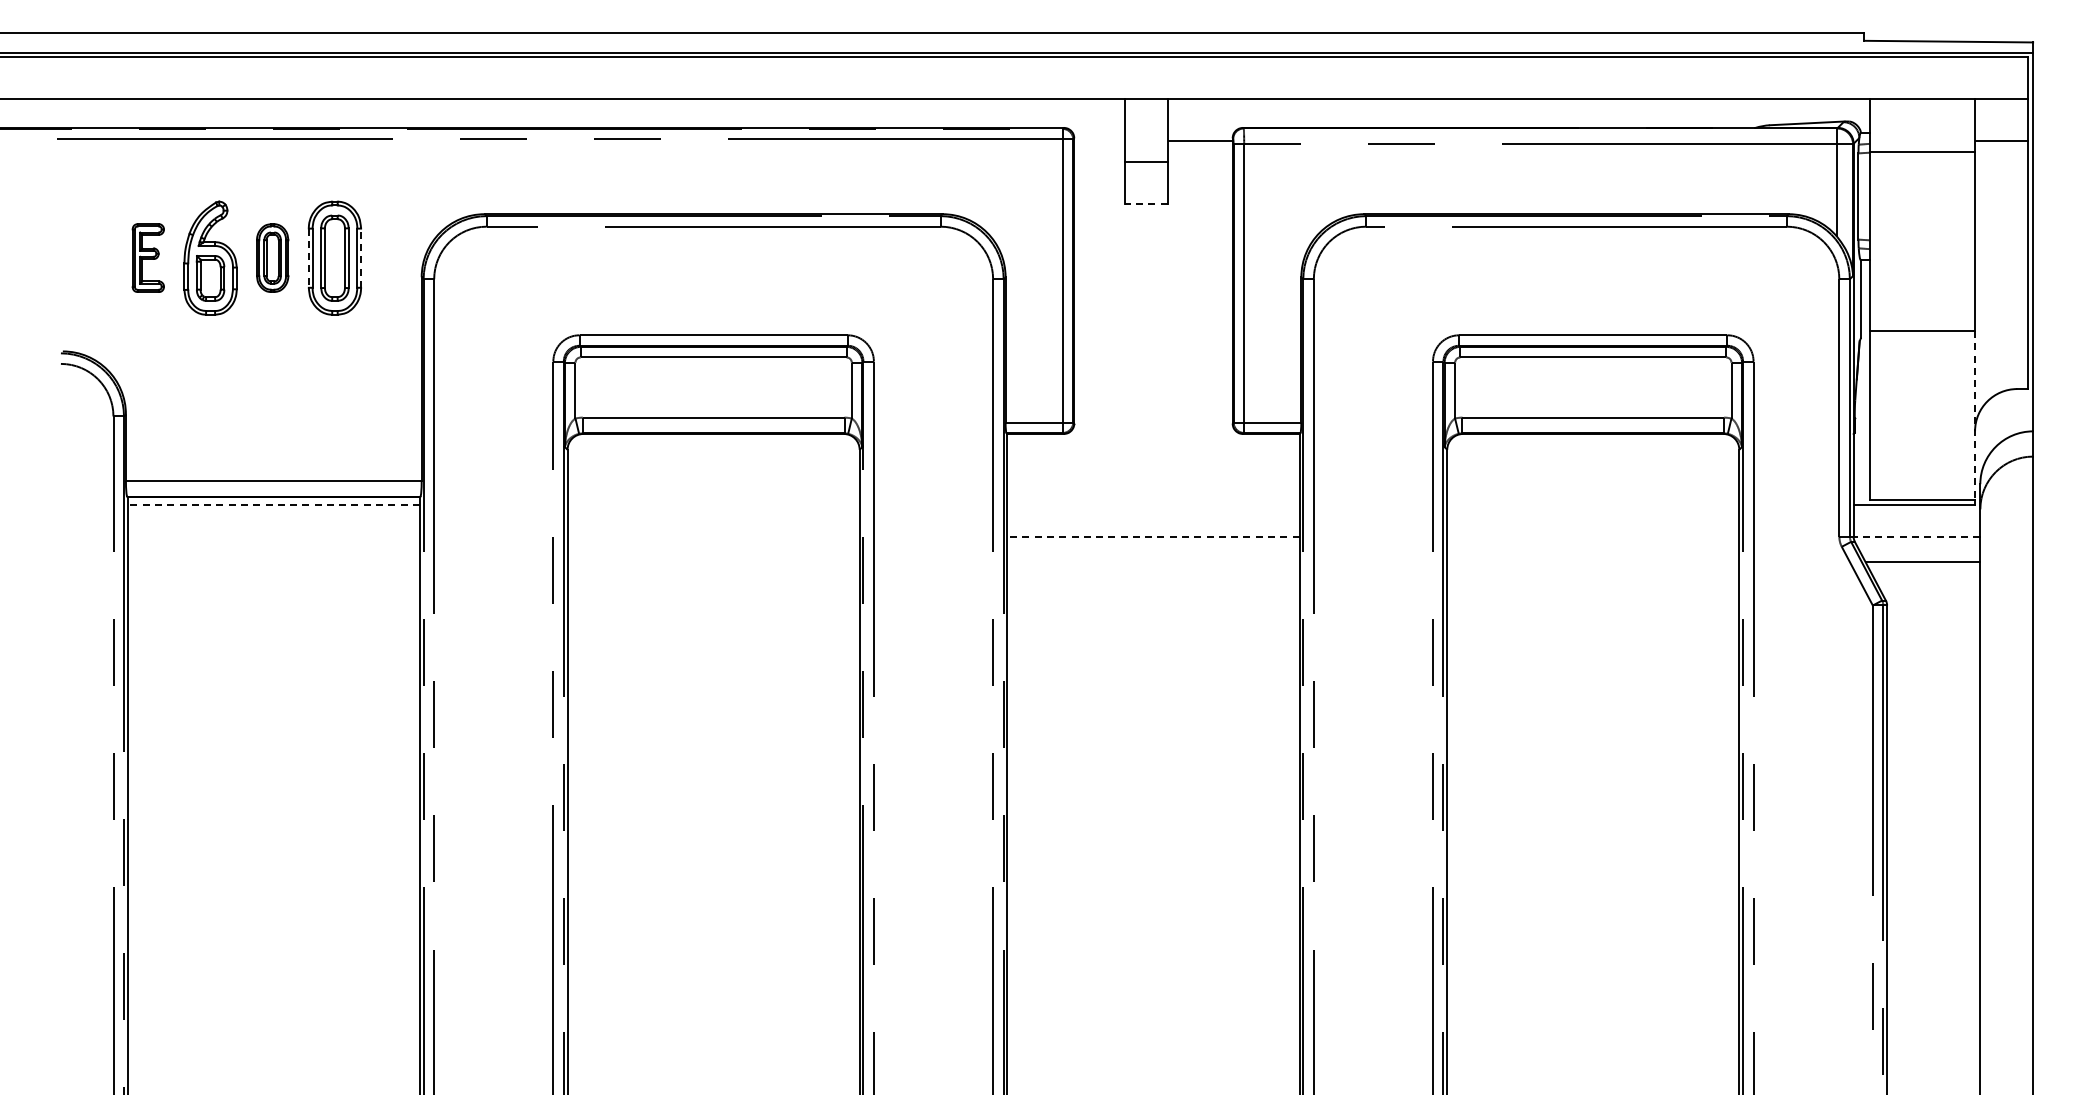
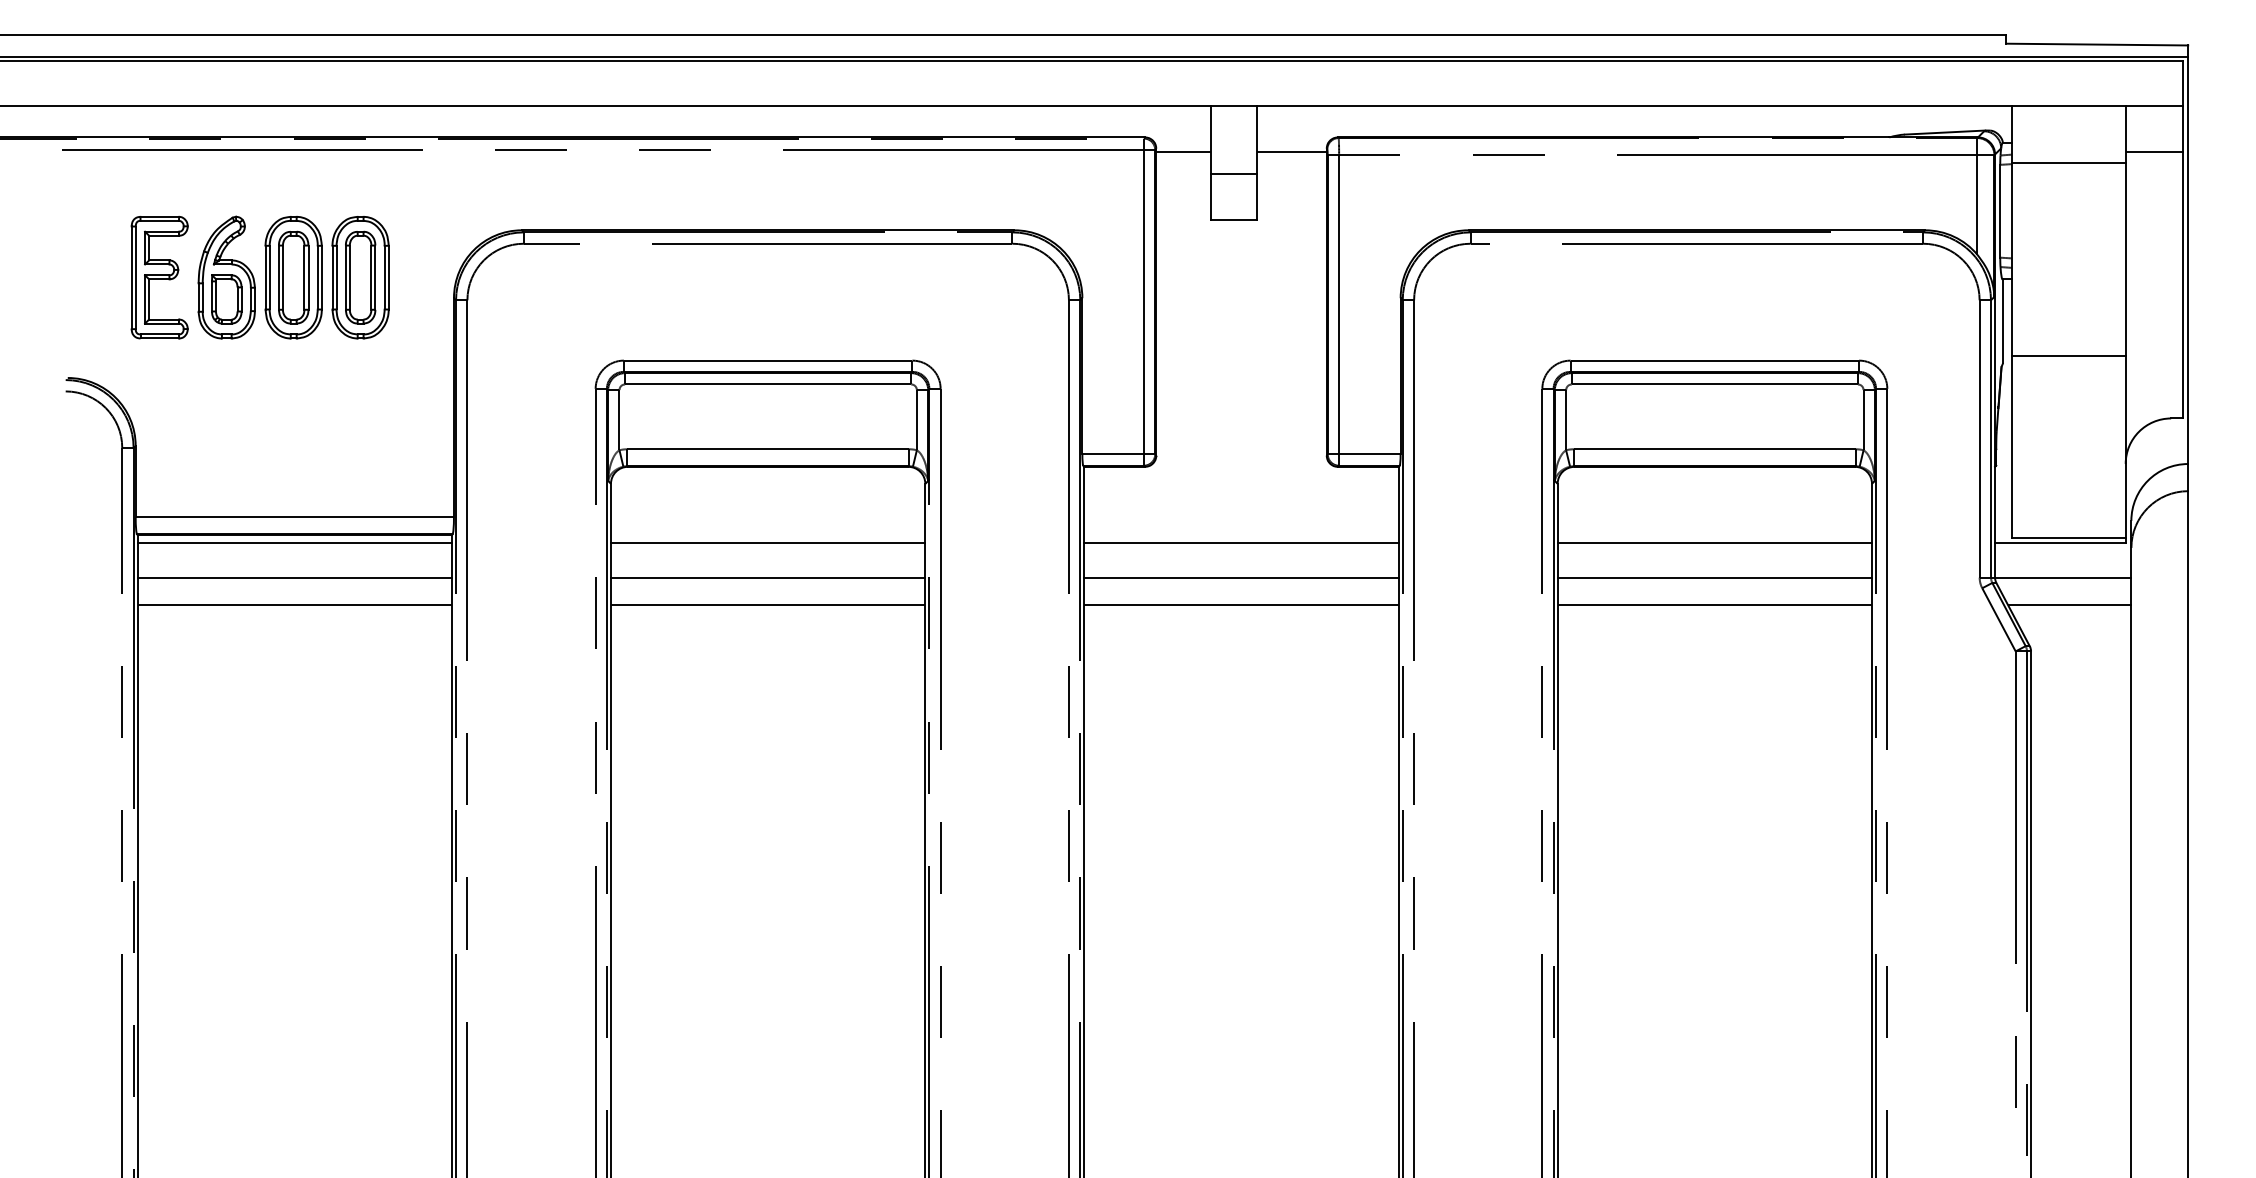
line: (1099, 140) -> (1183, 150), added
line: (1145, 204) -> (1232, 219), dashed -> solid
part: (148, 257) -> (159, 276), size x1.67
part: (272, 257) -> (293, 276), size x1.67
line: (308, 258) -> (332, 277), dashed -> solid
line: (361, 258) -> (389, 277), dashed -> solid
line: (1975, 415) -> (2126, 446), dashed -> solid
line: (273, 505) -> (294, 543), dashed -> solid
line: (713, 505) -> (768, 543), added
line: (1153, 505) -> (1241, 543), added
line: (1593, 505) -> (1715, 543), added
line: (273, 537) -> (294, 578), added
line: (713, 537) -> (768, 578), added
line: (1152, 537) -> (1240, 578), dashed -> solid
line: (1593, 537) -> (1715, 578), added
line: (1916, 537) -> (2062, 578), dashed -> solid
line: (273, 562) -> (294, 605), added
line: (713, 562) -> (768, 605), added
line: (1153, 562) -> (1241, 605), added
line: (1593, 562) -> (1715, 605), added

